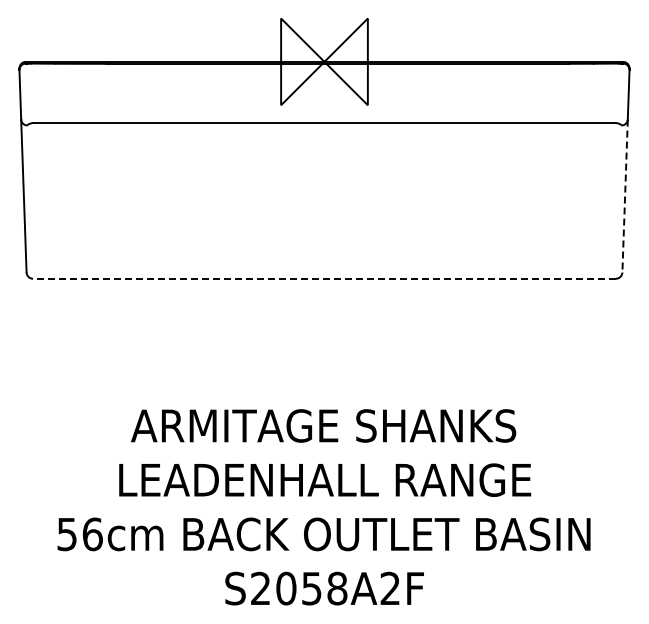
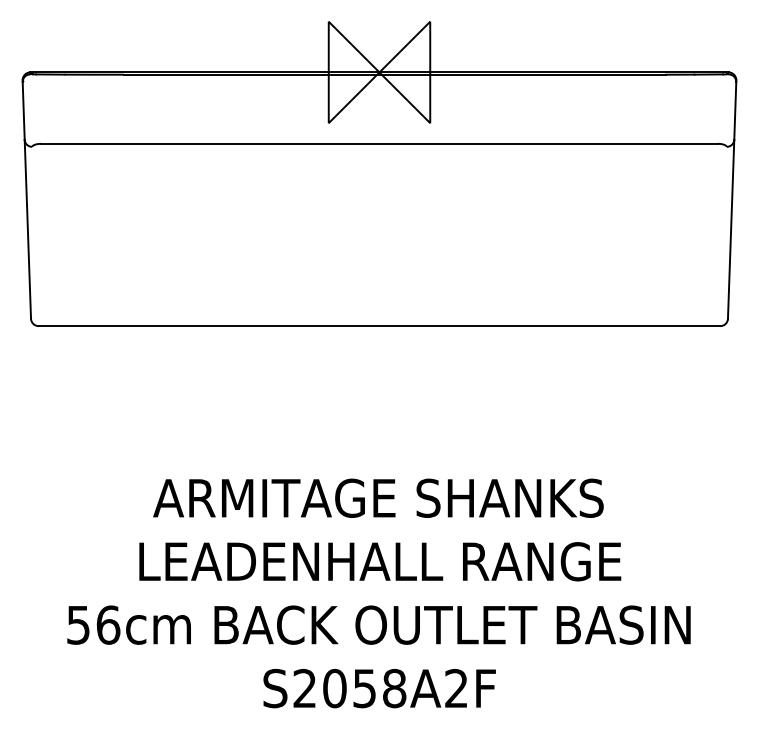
line: (625, 196) -> (731, 229), dashed -> solid
line: (324, 278) -> (379, 325), dashed -> solid

